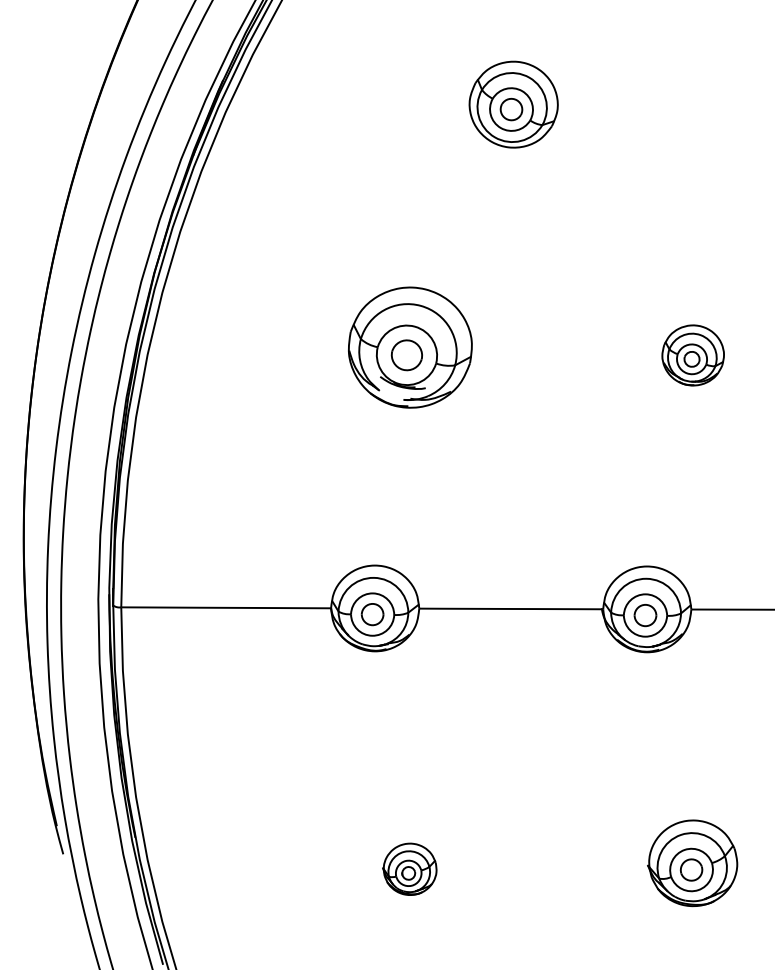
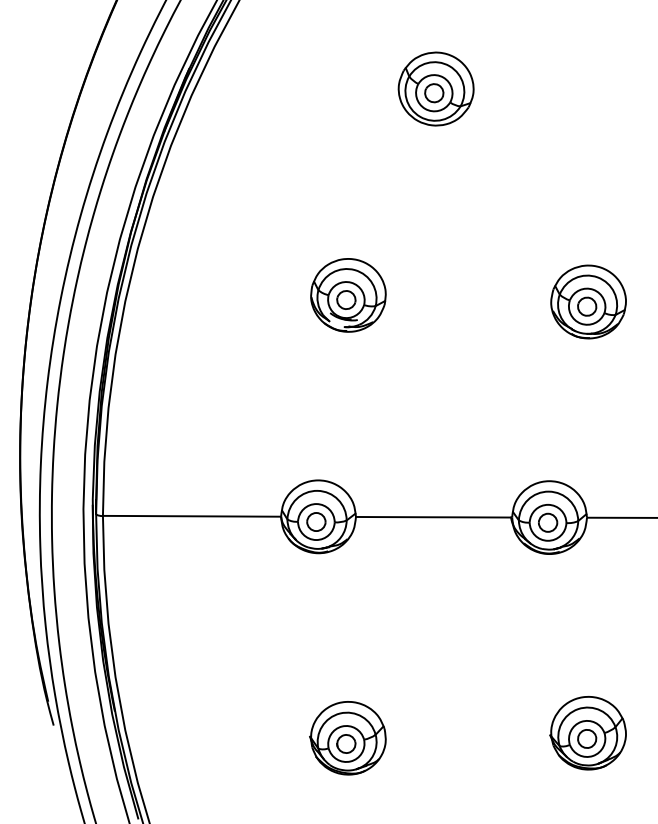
part: (410, 347) -> (348, 295), size x0.71
part: (693, 354) -> (588, 301), size x1.43
part: (409, 869) -> (347, 738), size x1.67

